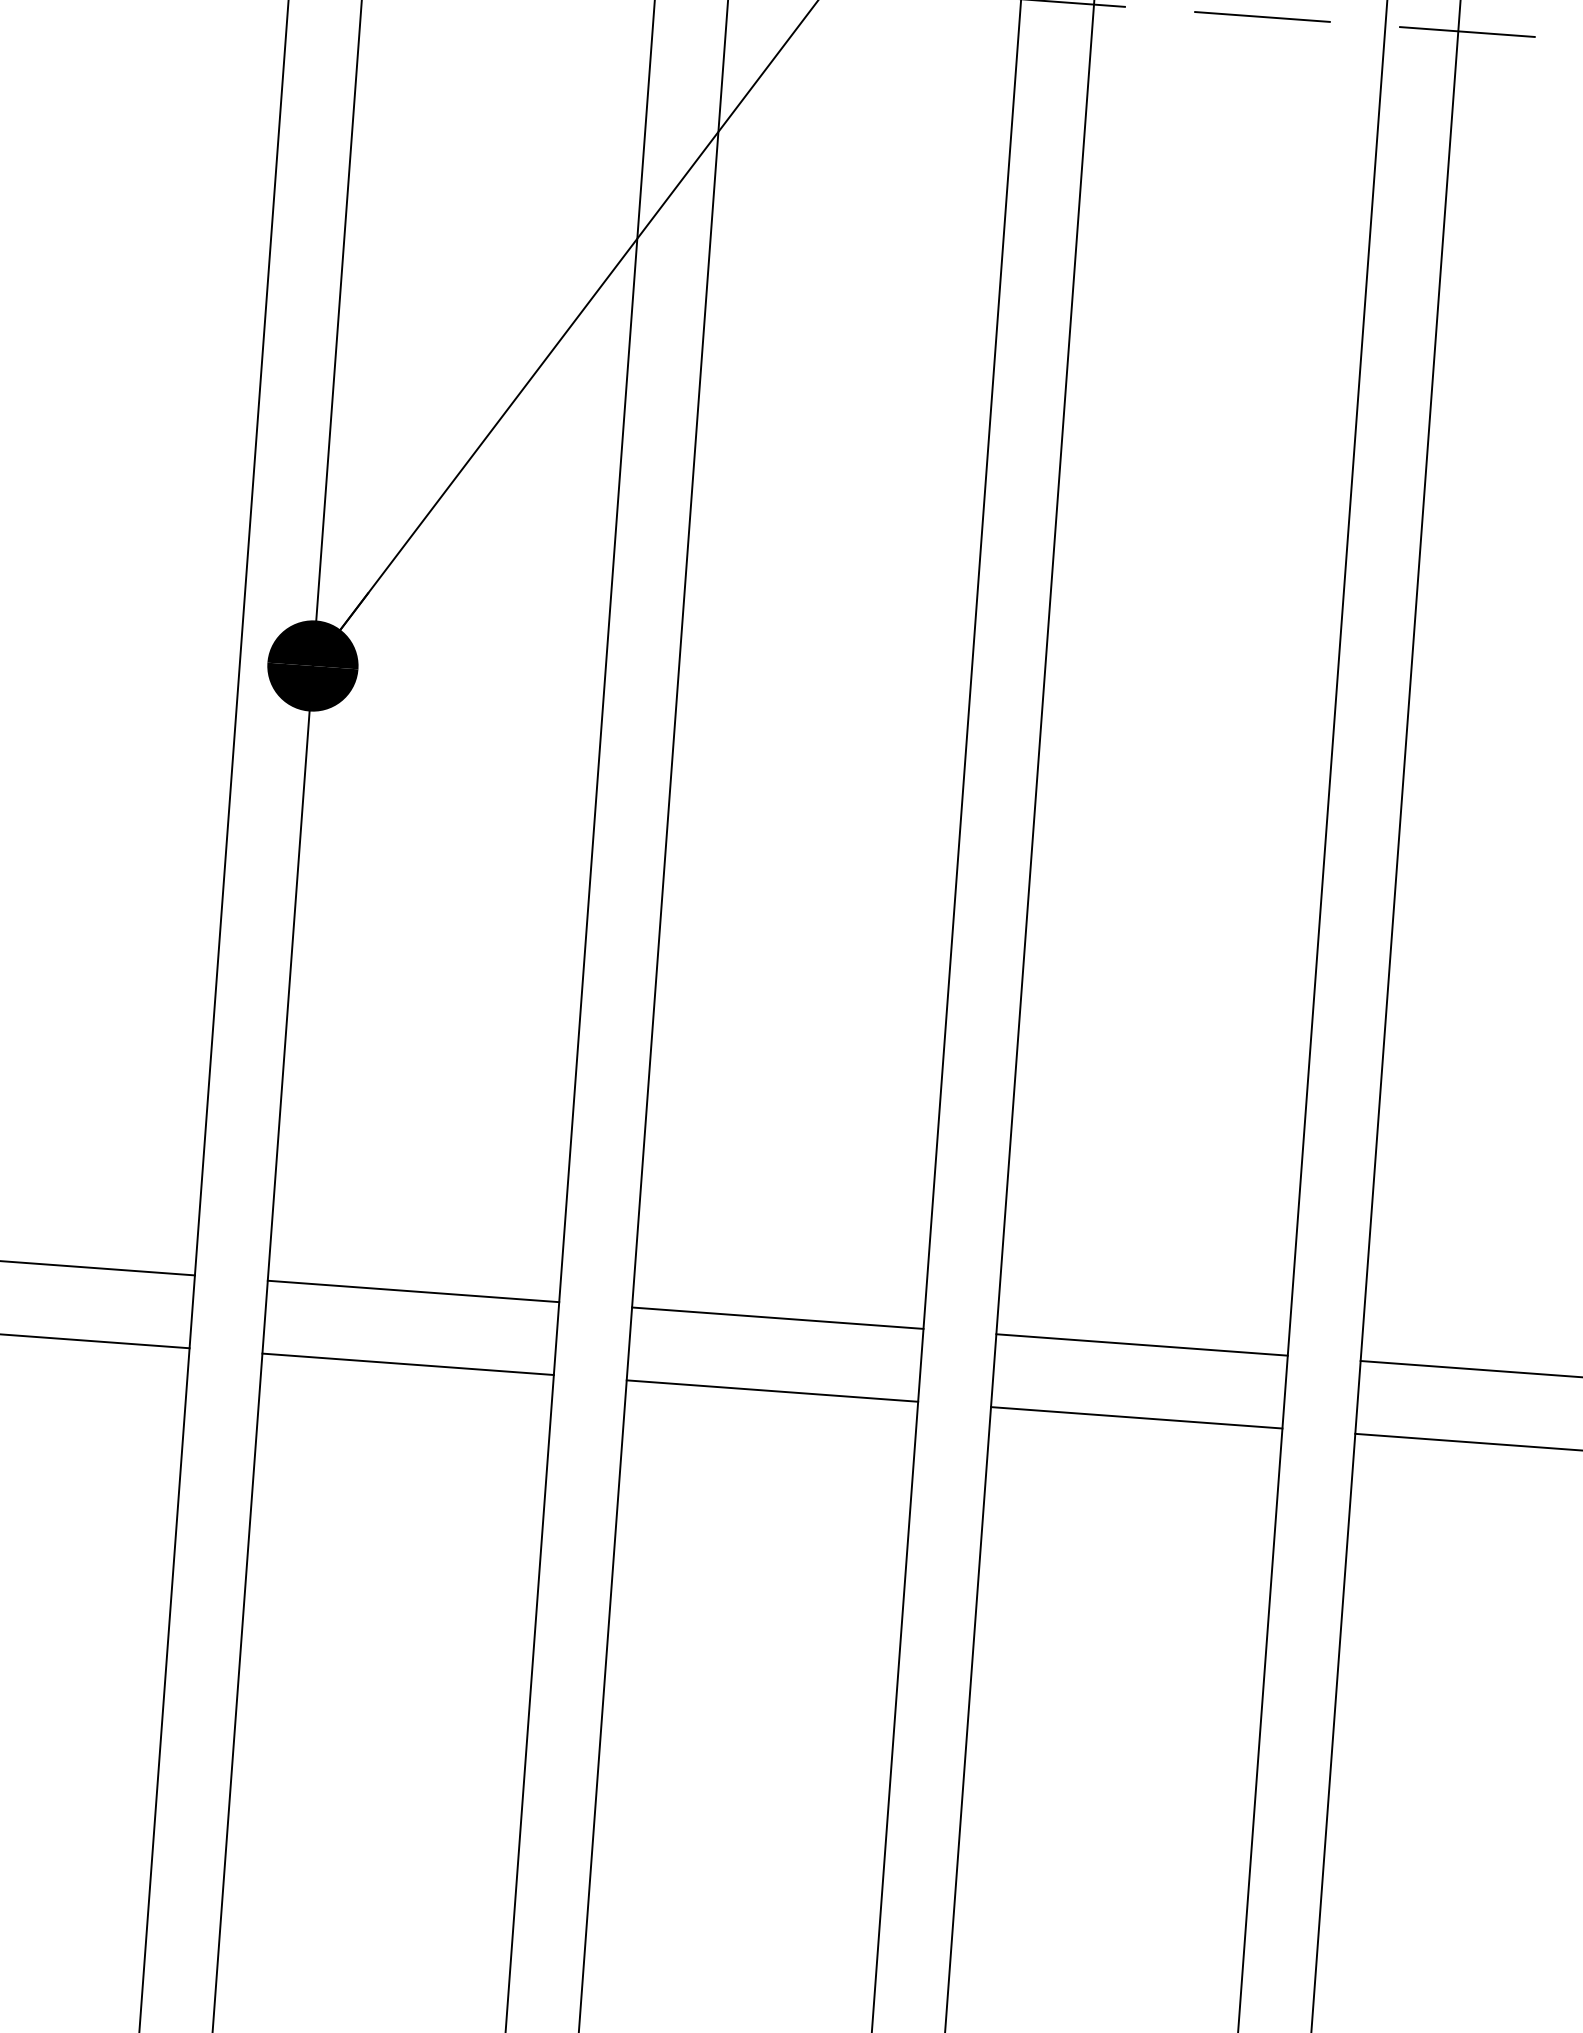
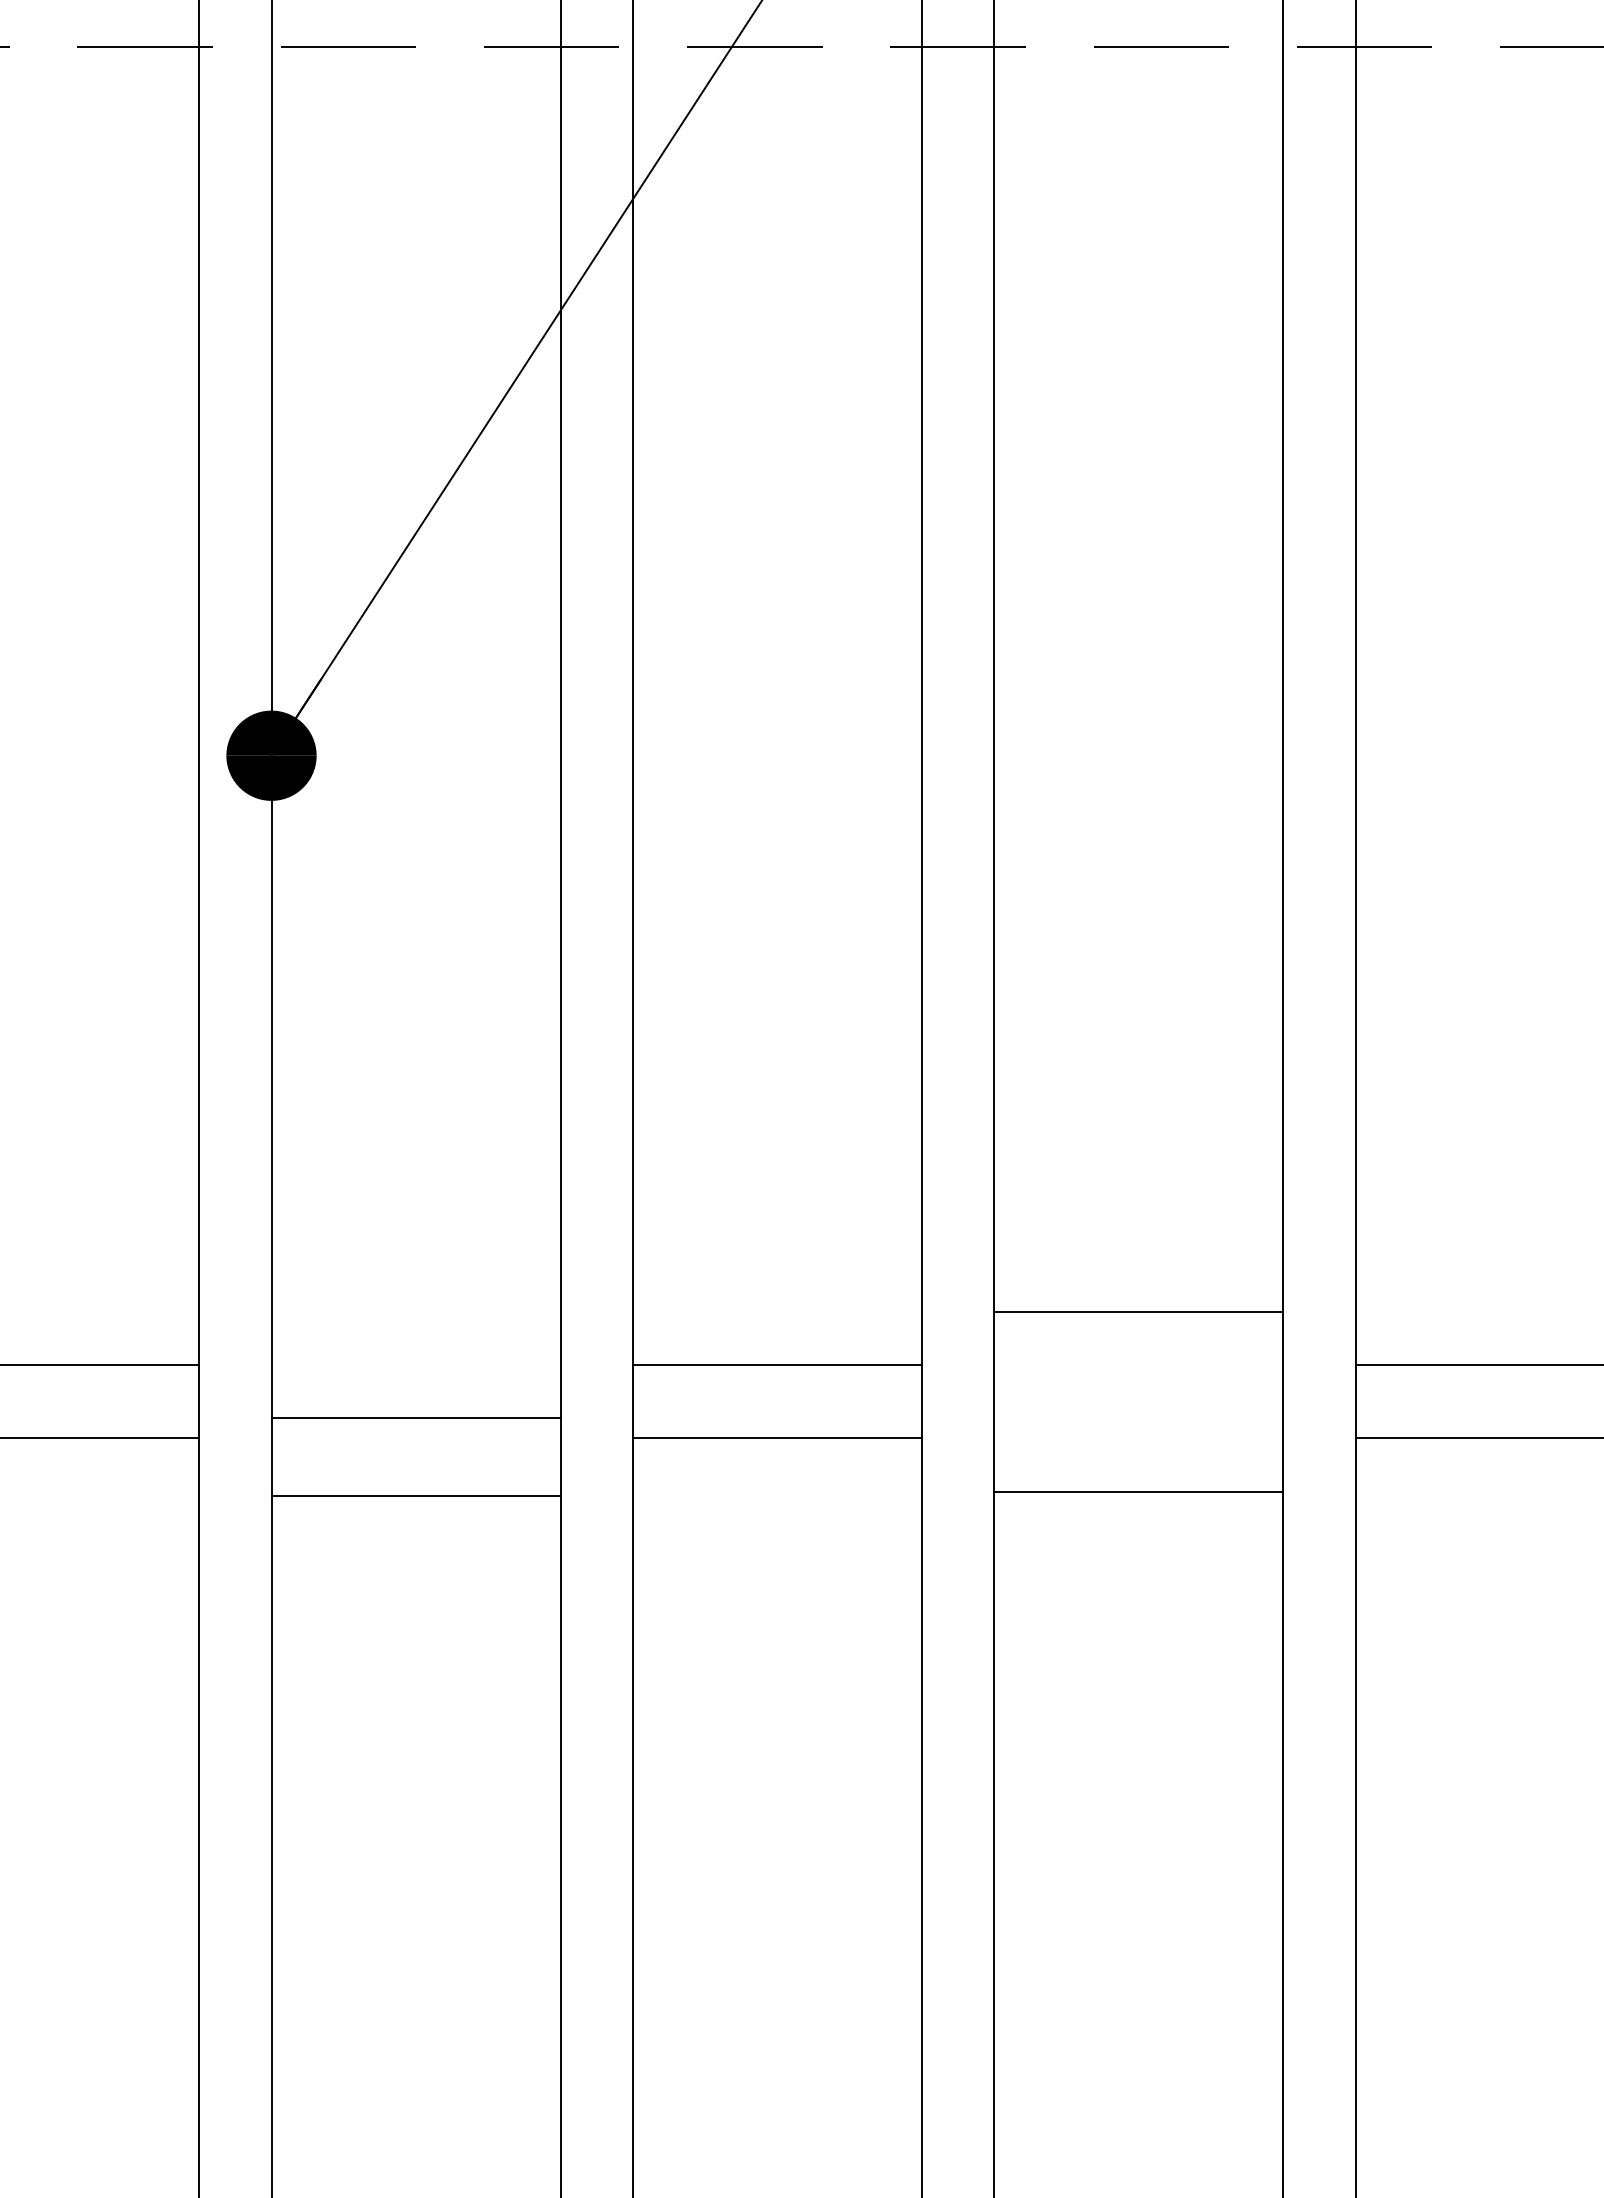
line: (412, 1291) -> (415, 1418), moved
line: (1141, 1344) -> (1138, 1312), moved
line: (407, 1364) -> (415, 1495), moved
line: (1136, 1417) -> (1138, 1491), moved

